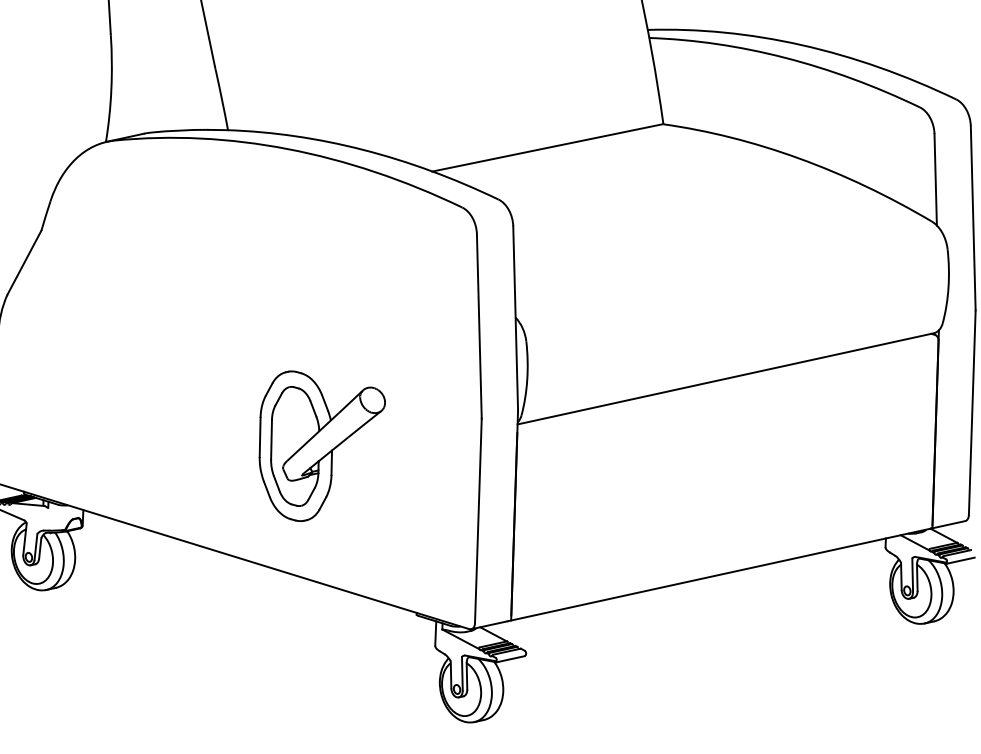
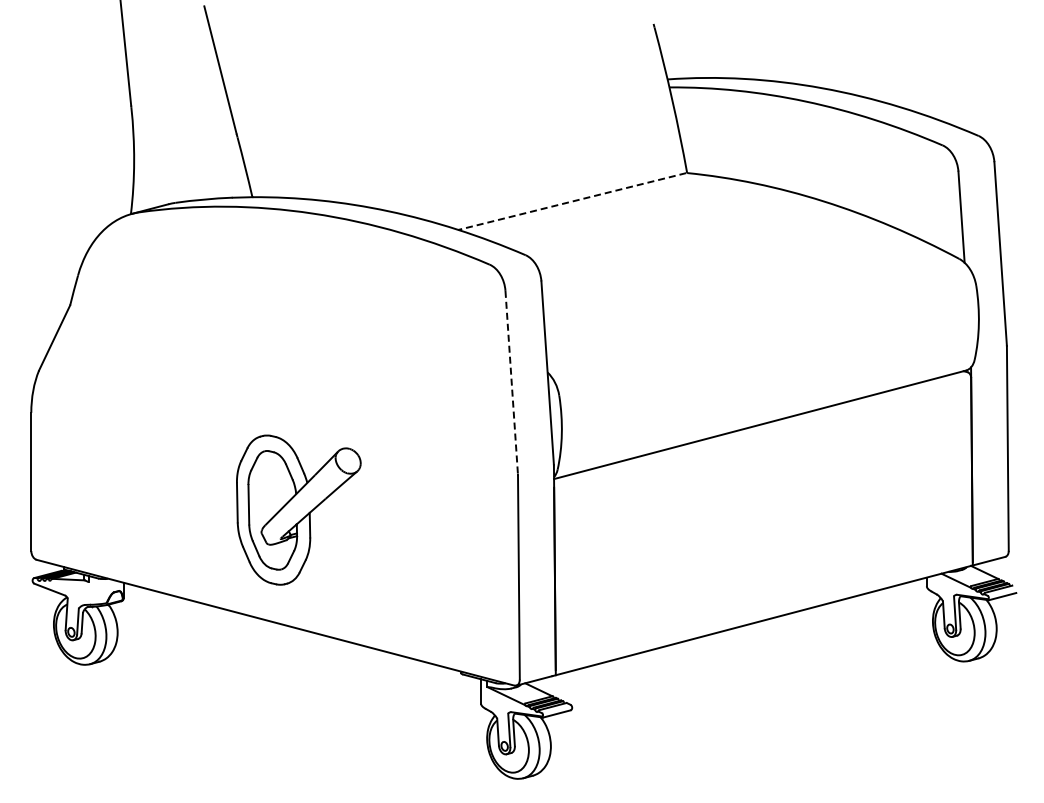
line: (547, 147) -> (572, 201), solid -> dashed
line: (479, 326) -> (511, 382), solid -> dashed
part: (320, 446) -> (298, 509), moved

